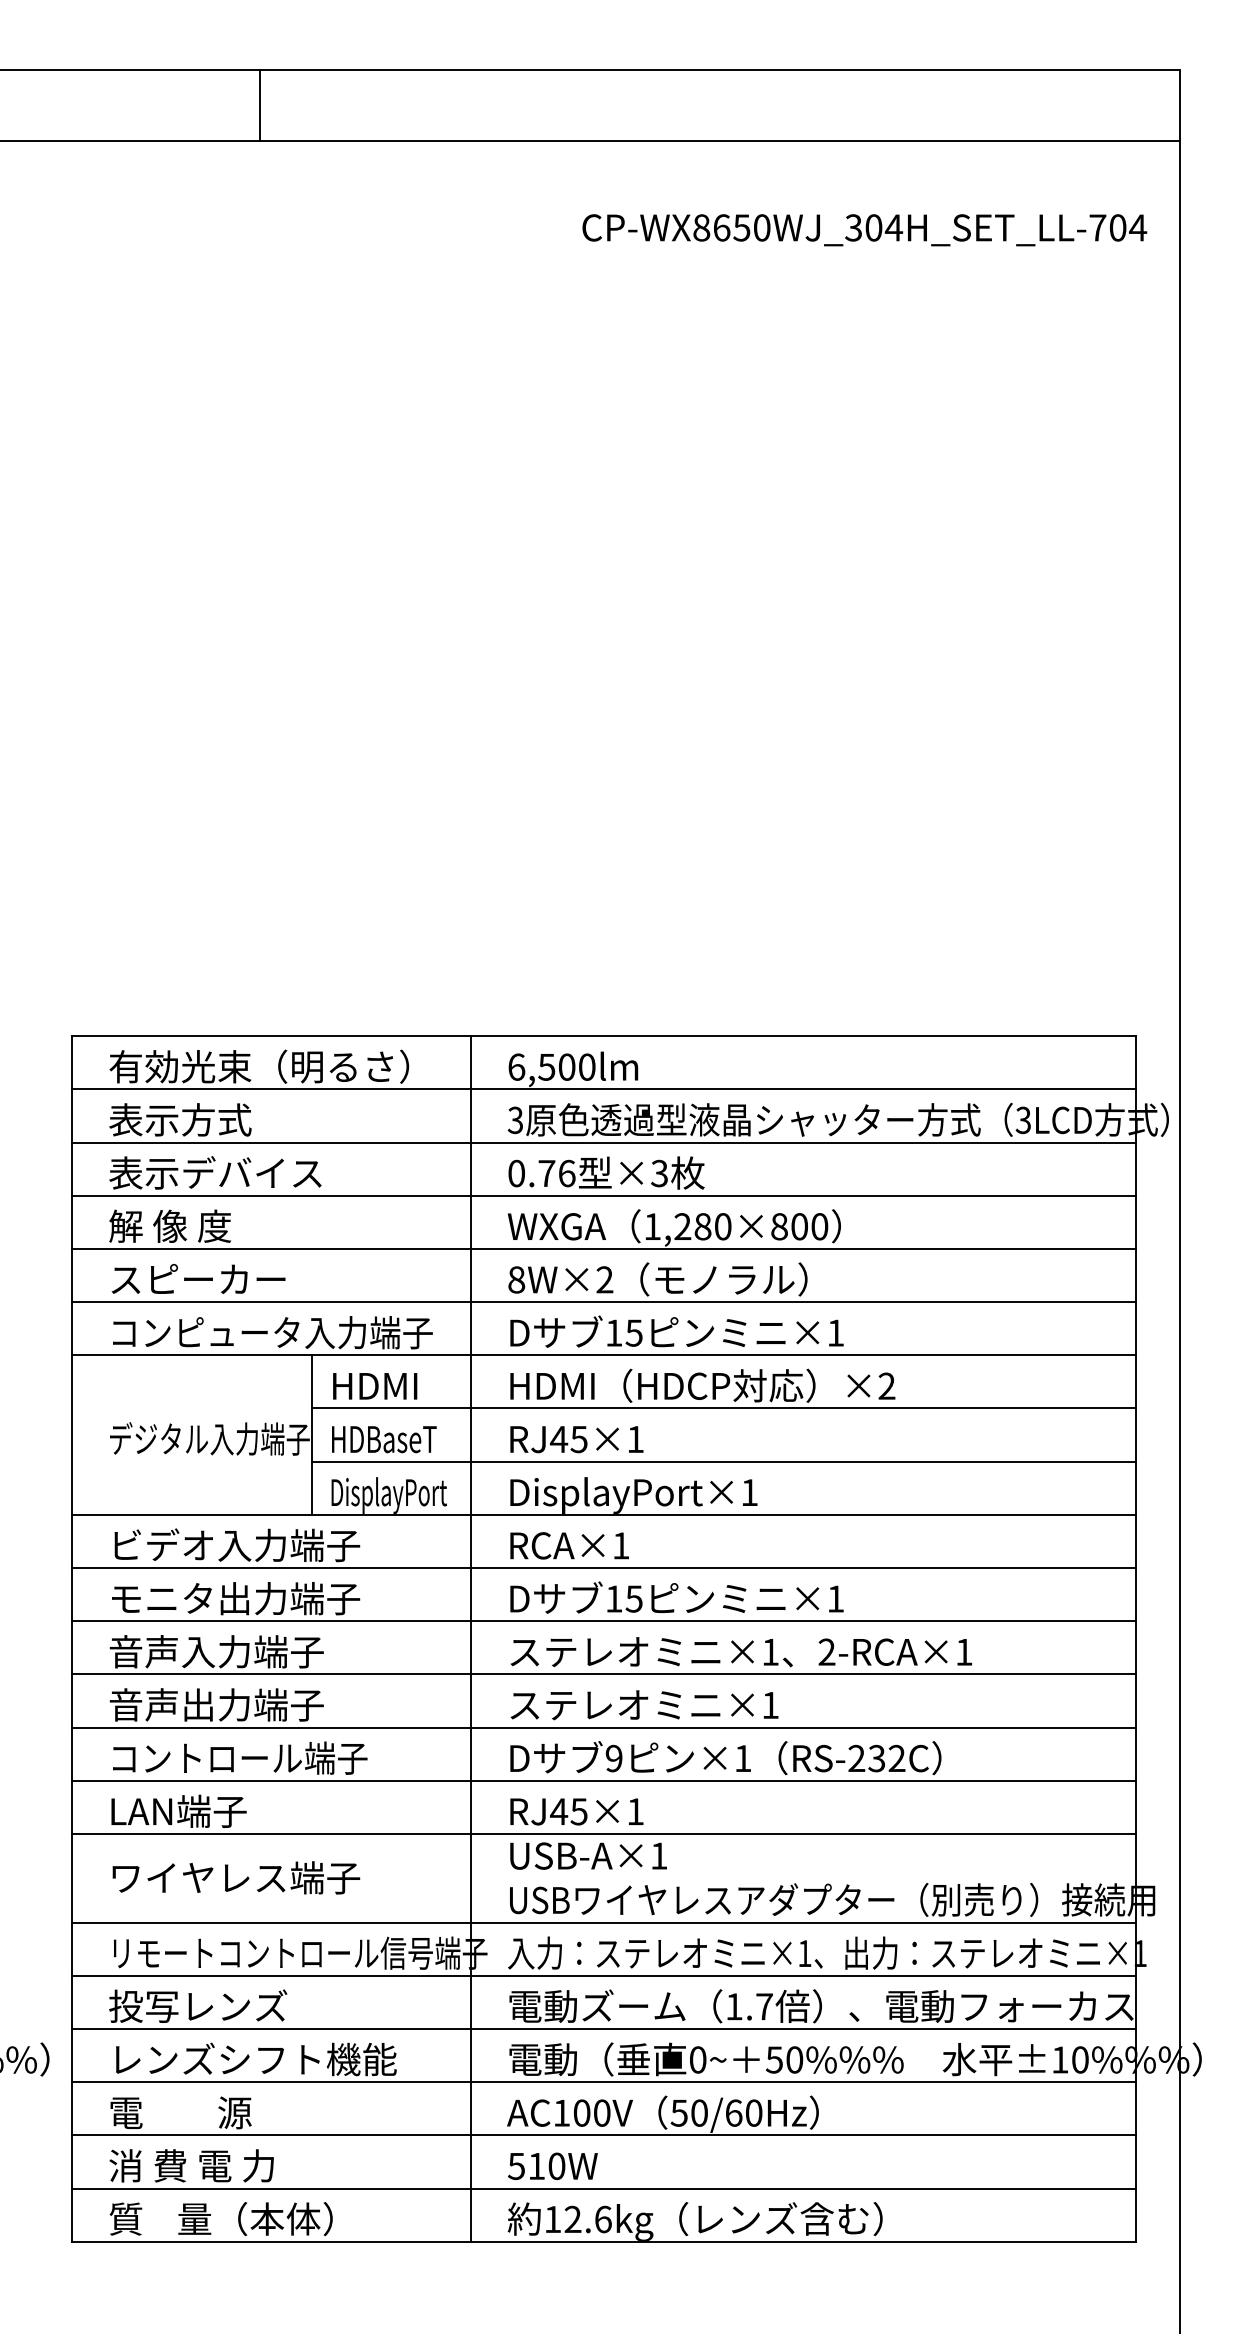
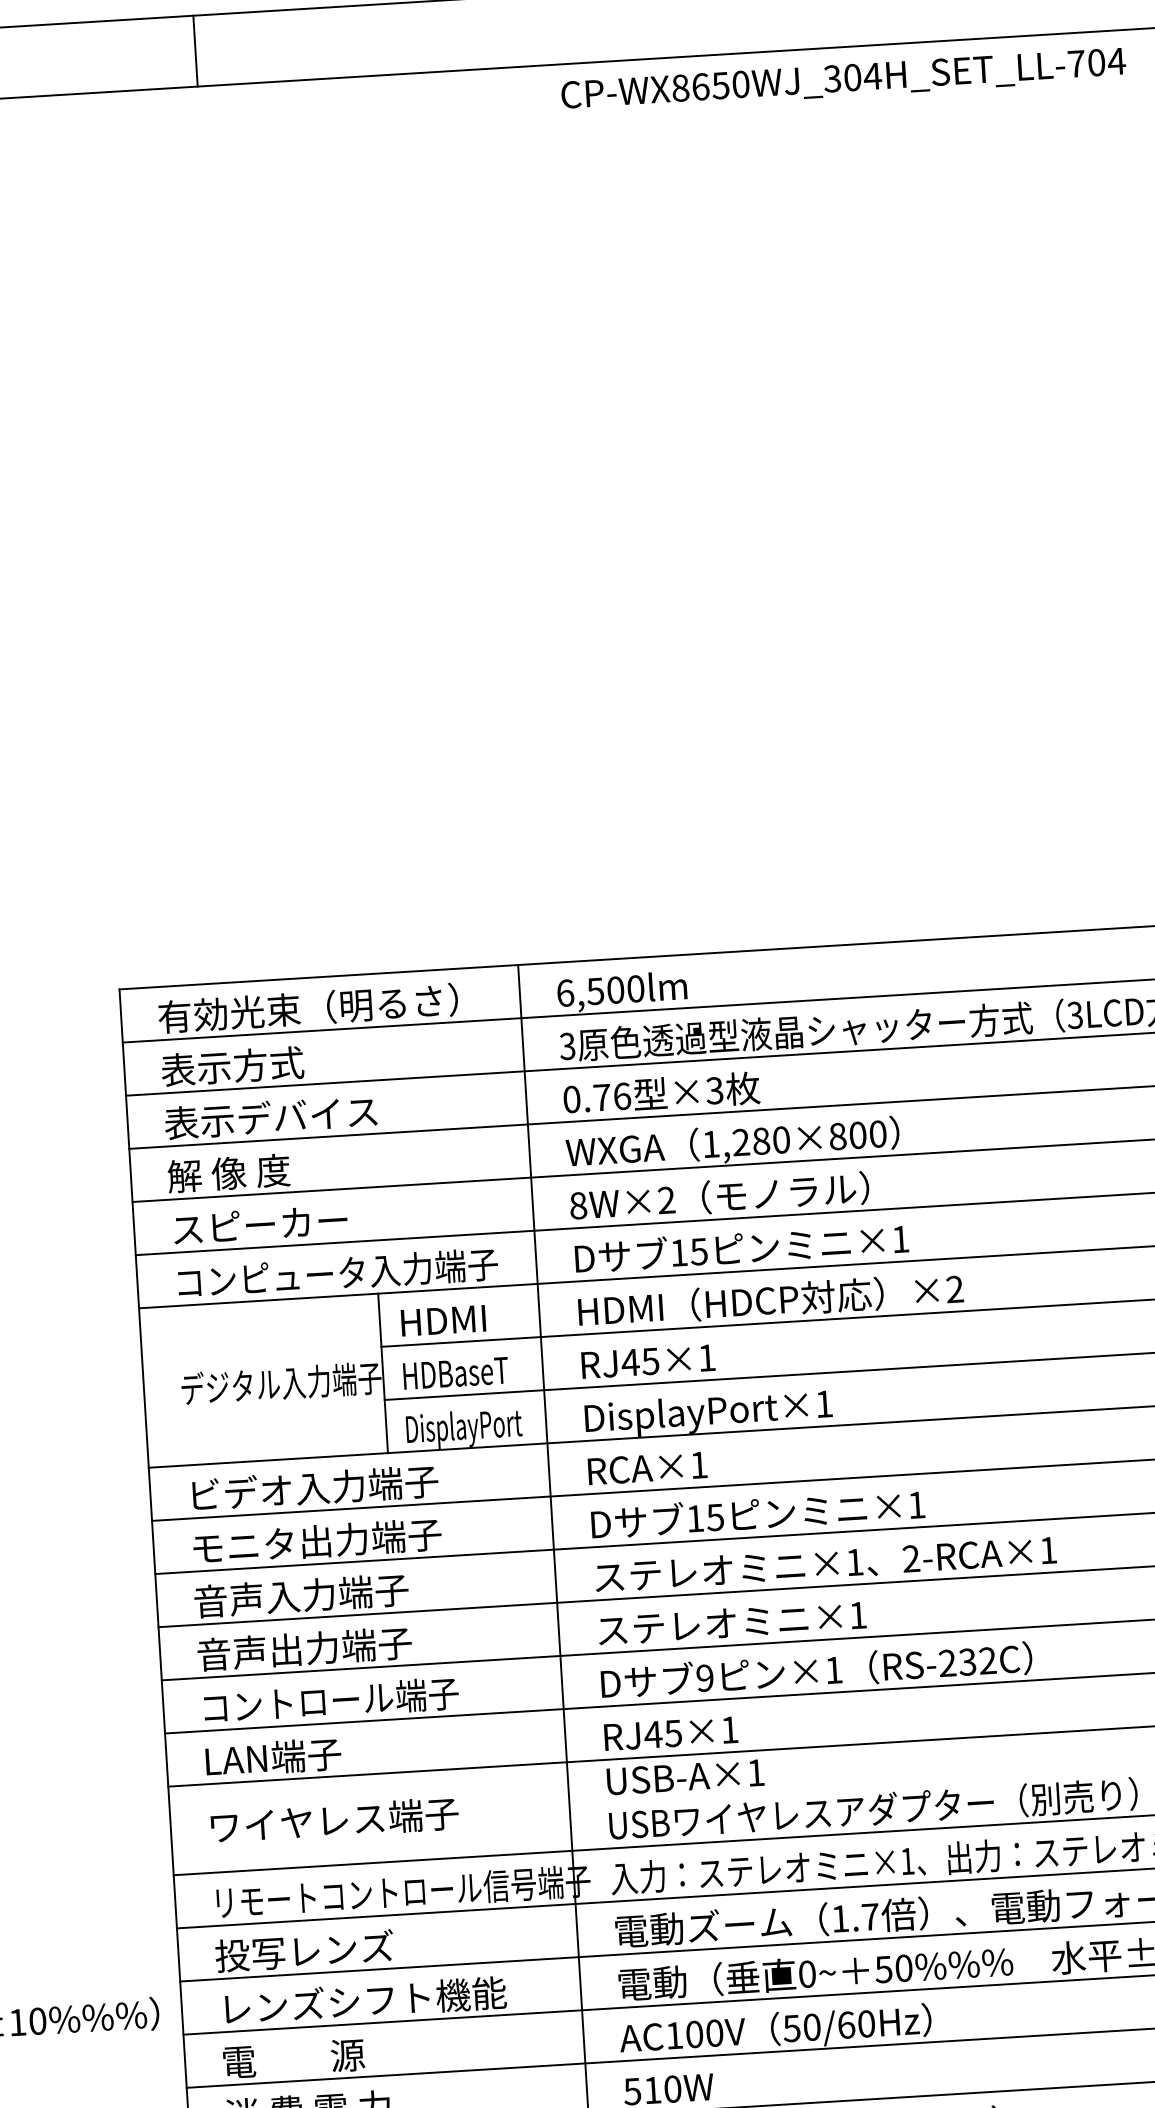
line: (260, 105) -> (195, 51), moved
text: (864, 230) -> (843, 80), moved

